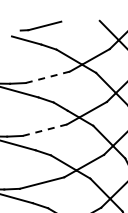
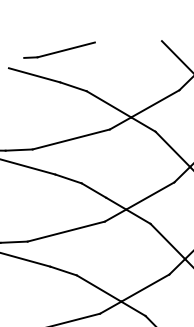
line: (47, 77) -> (70, 139), dashed -> solid
line: (44, 130) -> (65, 232), dashed -> solid

